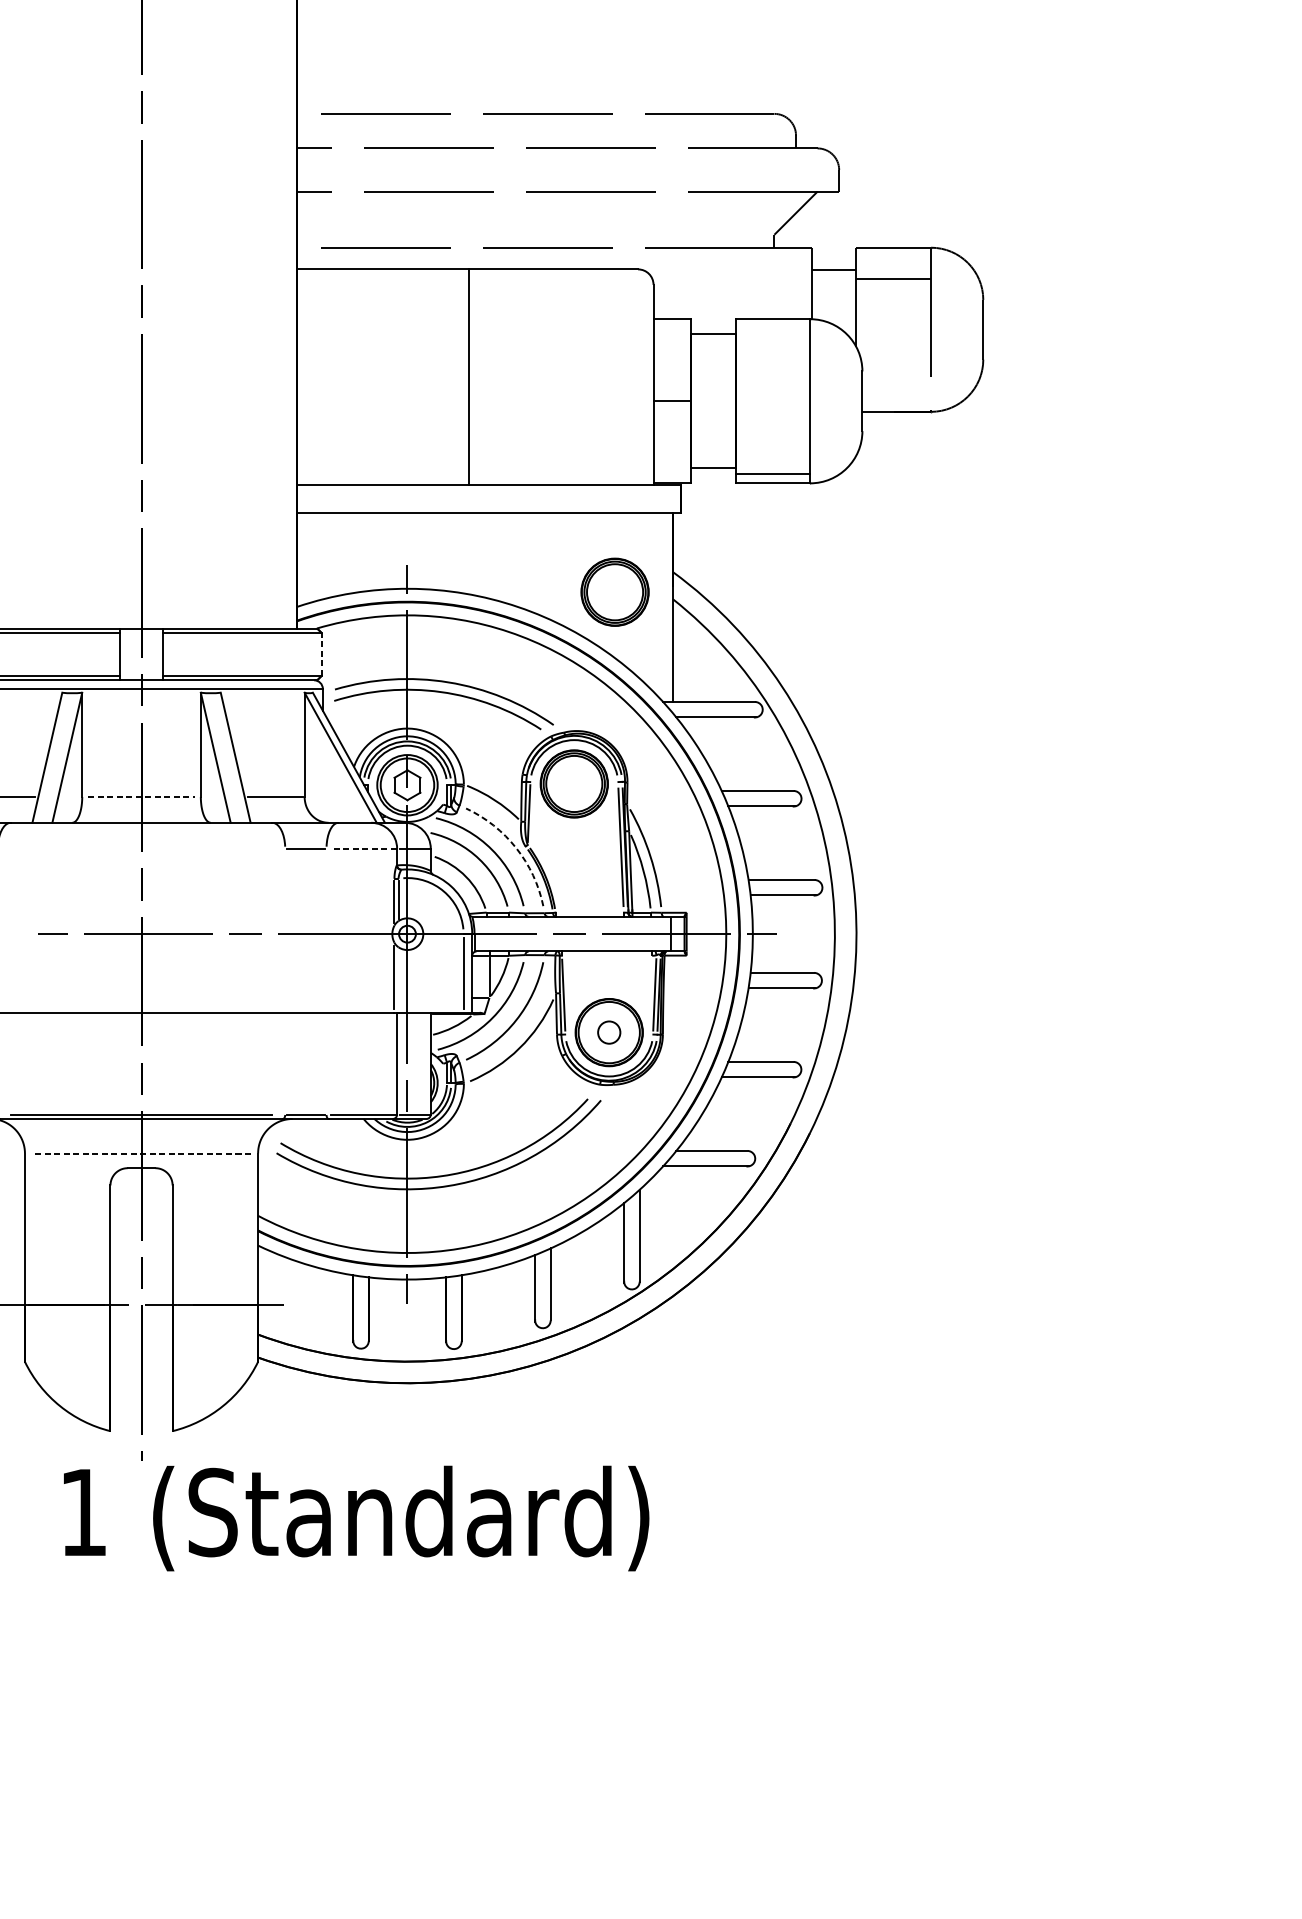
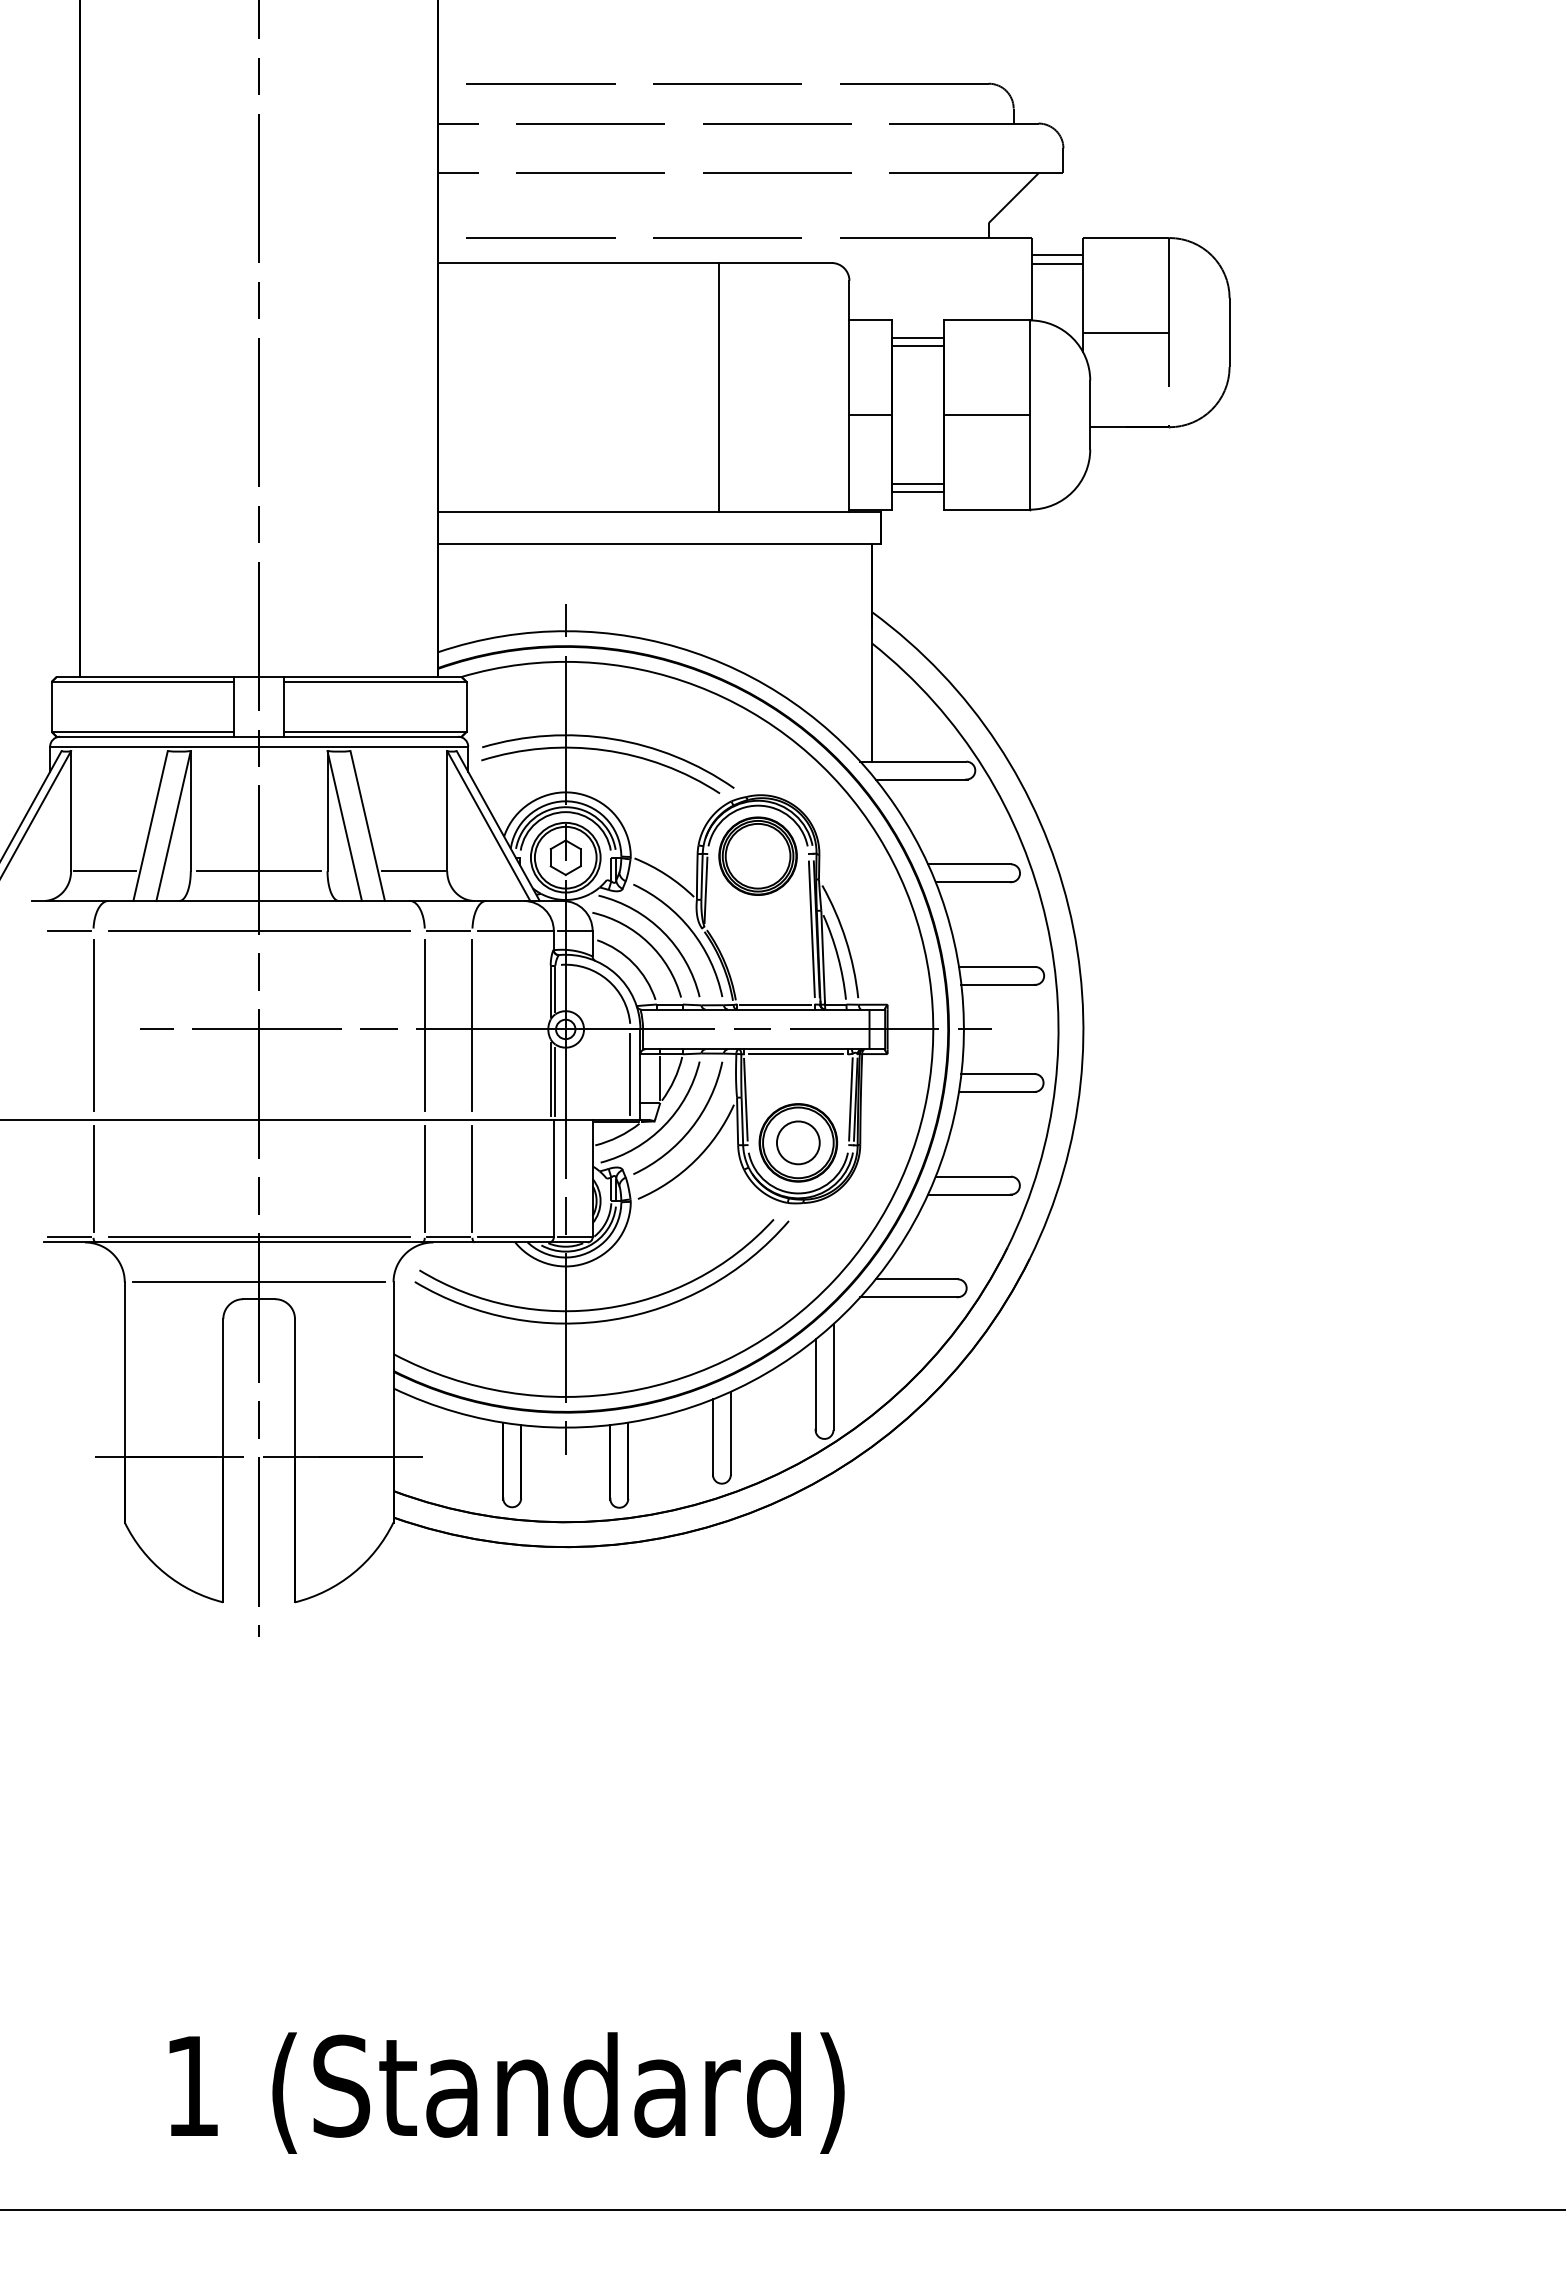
line: (834, 262) -> (1057, 255), added
line: (893, 279) -> (1126, 332), moved
line: (713, 341) -> (918, 346), added
line: (468, 377) -> (718, 387), moved
line: (713, 460) -> (918, 483), added
line: (773, 474) -> (987, 415), moved
part: (614, 591) -> (804, 634), removed
line: (321, 654) -> (466, 706), dashed -> solid
line: (141, 797) -> (259, 871), dashed -> solid
line: (140, 848) -> (258, 930), added
line: (363, 848) -> (515, 930), dashed -> solid
arc: (516, 848) -> (691, 930), dashed -> solid
line: (589, 912) -> (775, 1004), added
line: (284, 930) -> (424, 1025), added
line: (326, 930) -> (472, 1025), added
line: (606, 955) -> (795, 1054), added
line: (398, 980) -> (555, 1082), added
circle: (608, 1032) -> (797, 1142), size x1.67
line: (284, 1063) -> (424, 1178), added
line: (326, 1063) -> (472, 1178), added
line: (140, 1153) -> (258, 1282), dashed -> solid
text: (356, 1518) -> (506, 2092), moved

